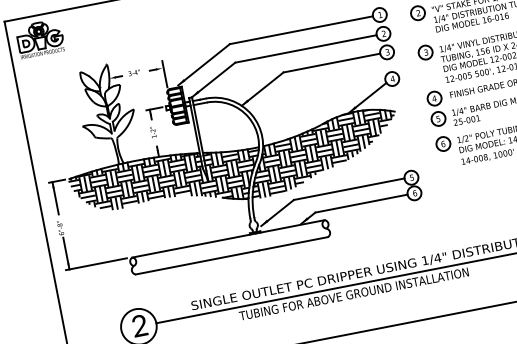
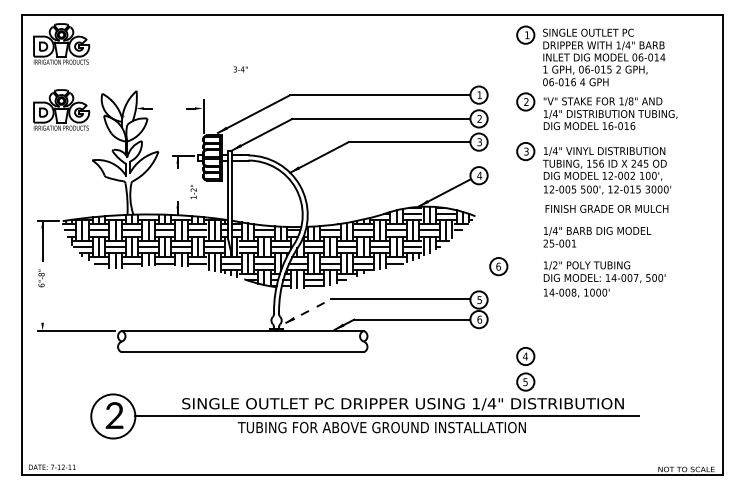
text: (134, 72) -> (240, 69), moved
part: (50, 90) -> (61, 109), added
part: (436, 109) -> (525, 369), moved
text: (153, 131) -> (193, 191), moved
part: (443, 143) -> (498, 266), moved
line: (277, 213) -> (308, 311), solid -> dashed
line: (66, 253) -> (42, 310), removed

